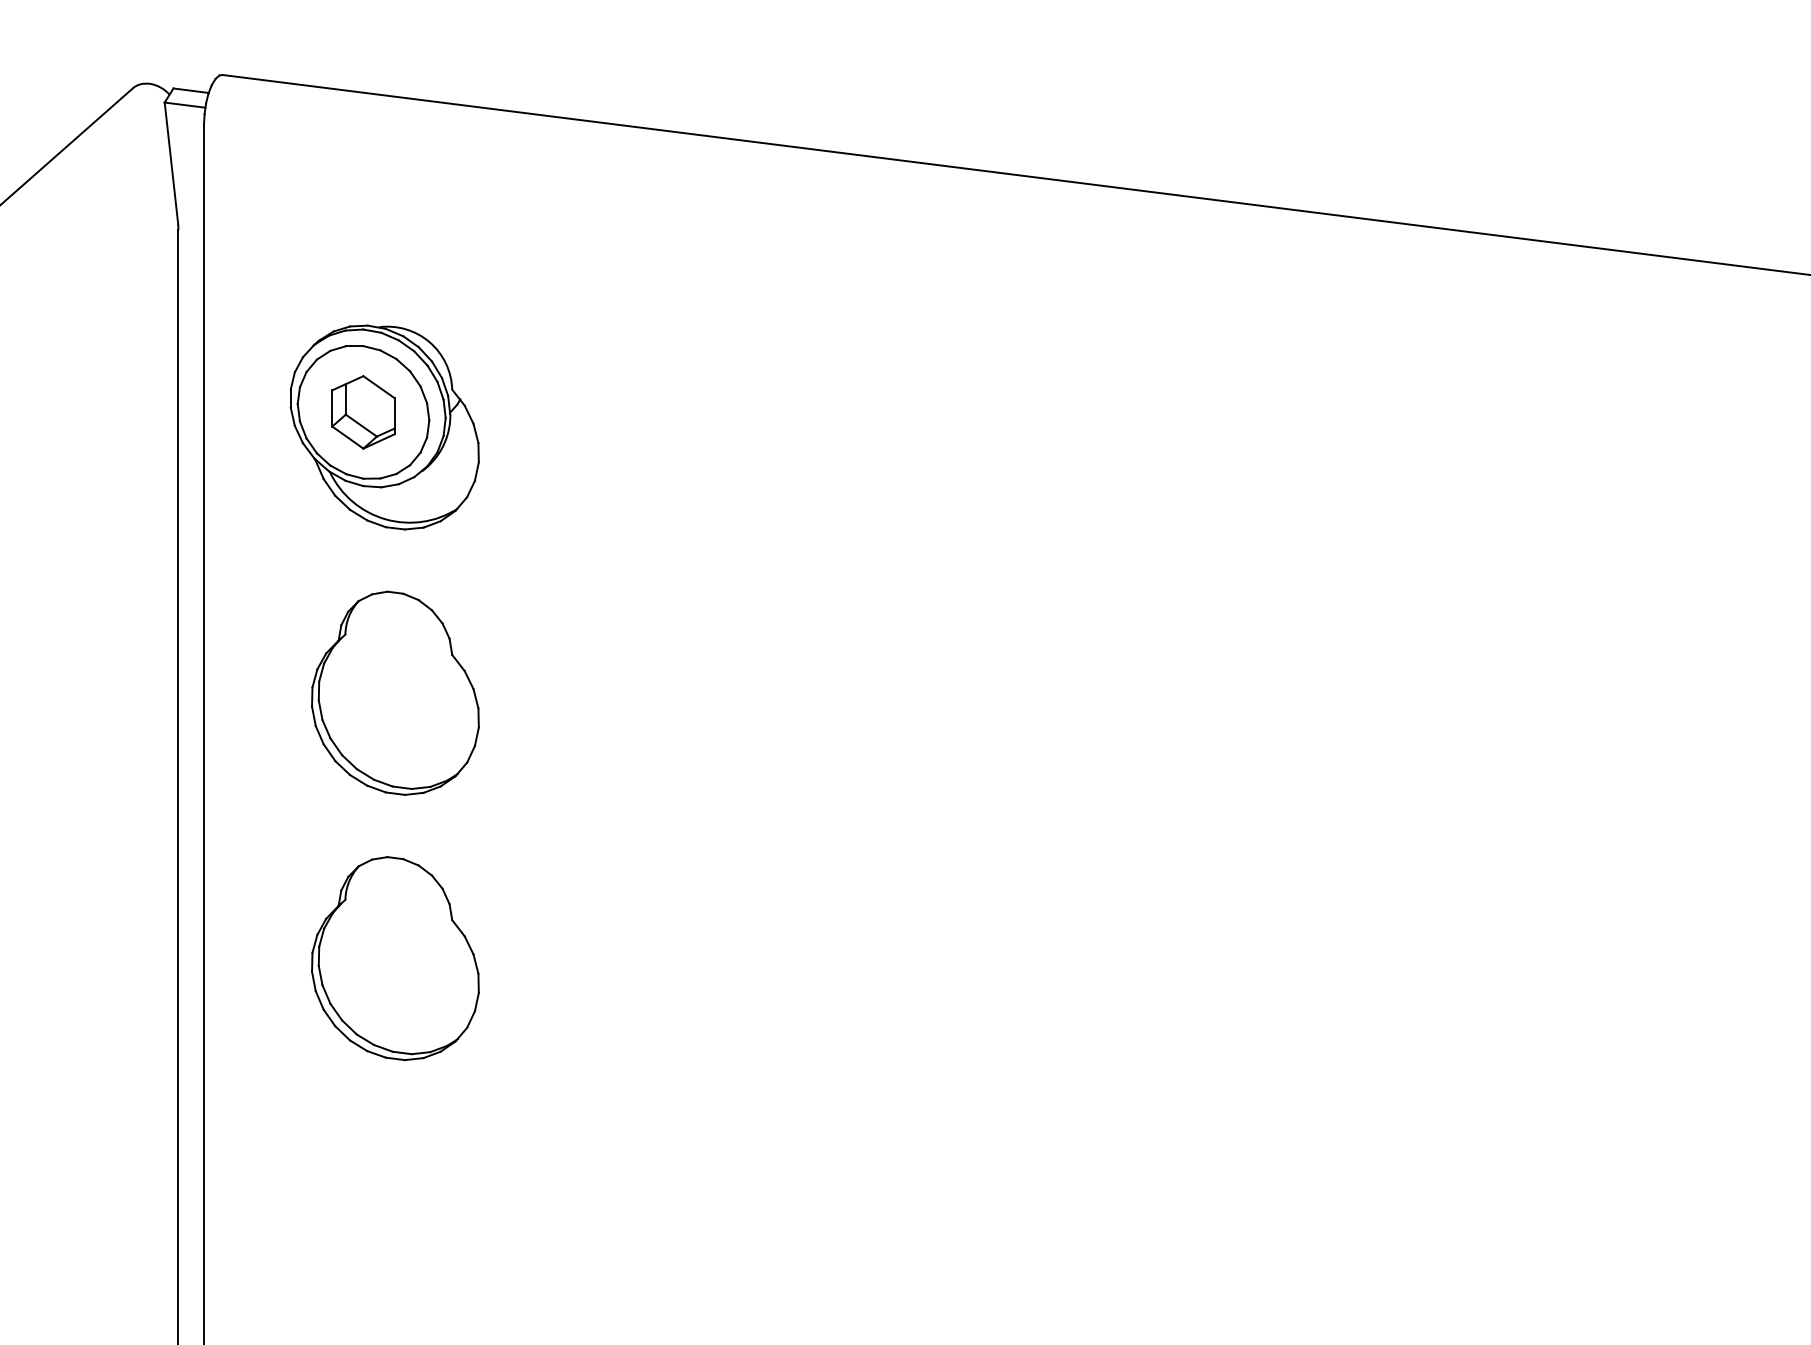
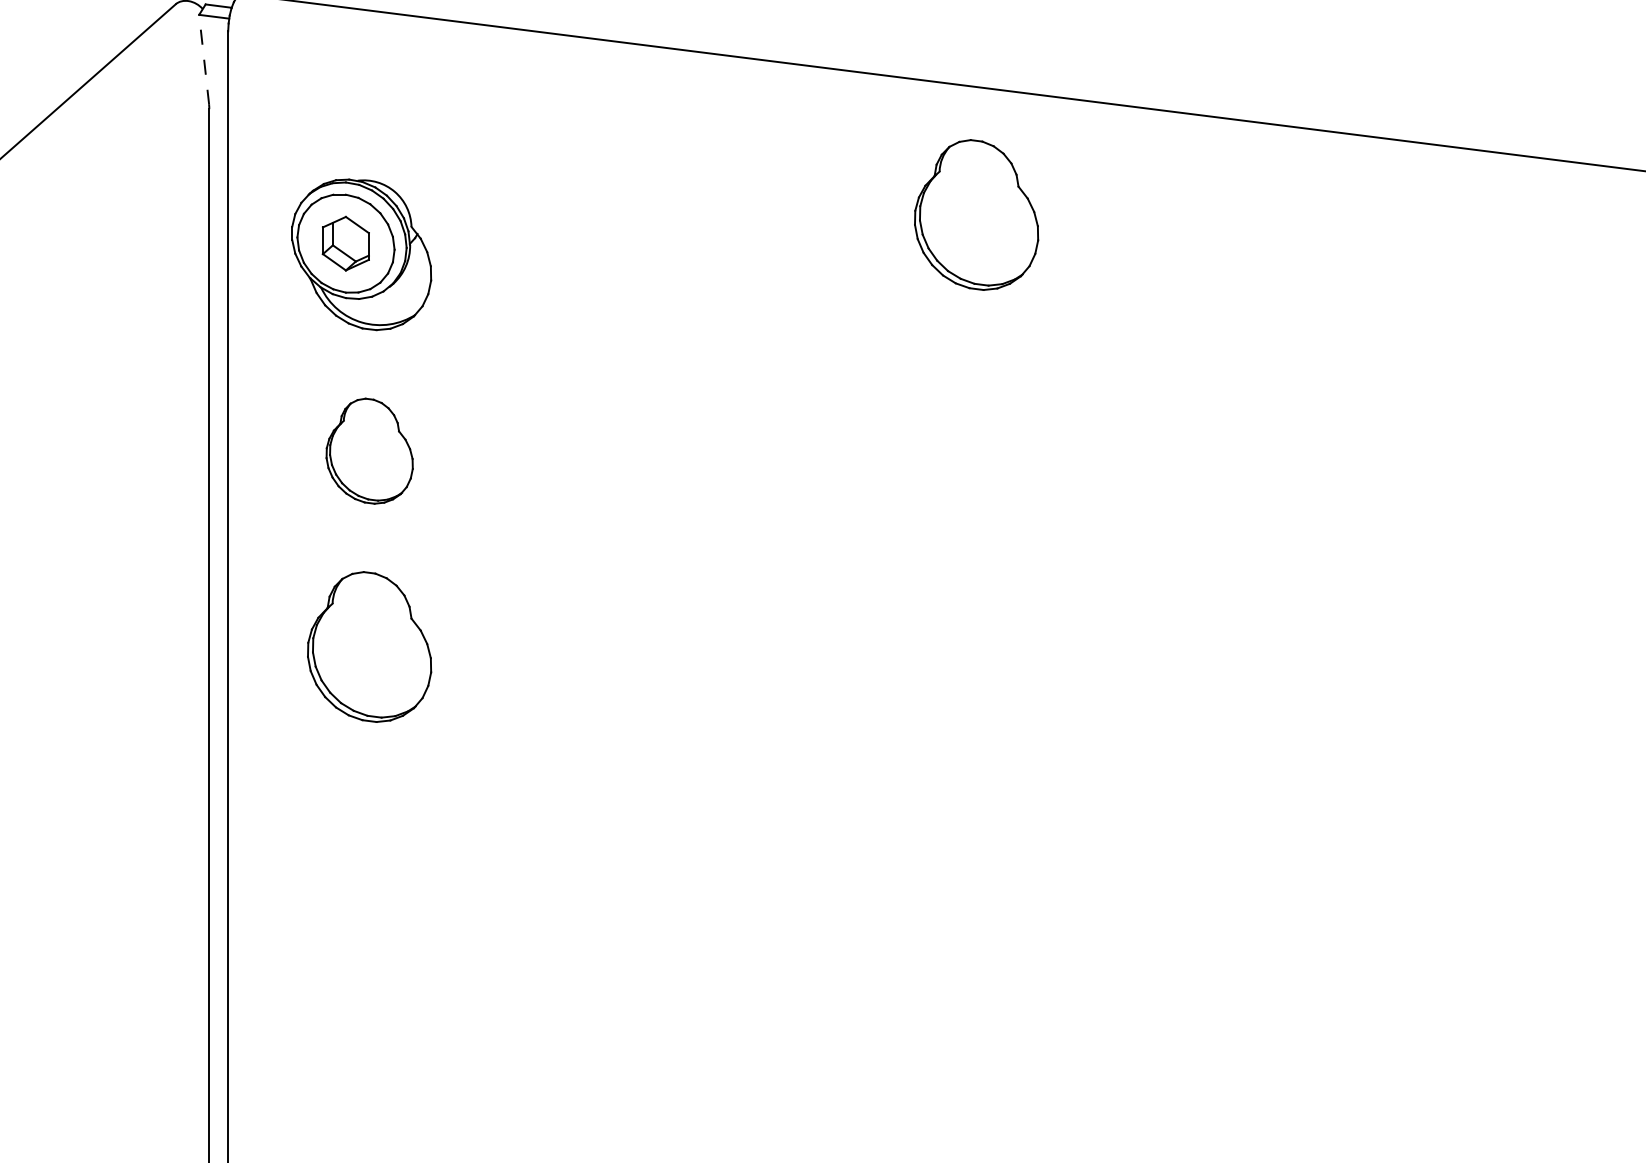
line: (171, 163) -> (204, 59), solid -> dashed
part: (1217, 372) -> (976, 214), added
part: (395, 693) -> (369, 451), size x0.7

